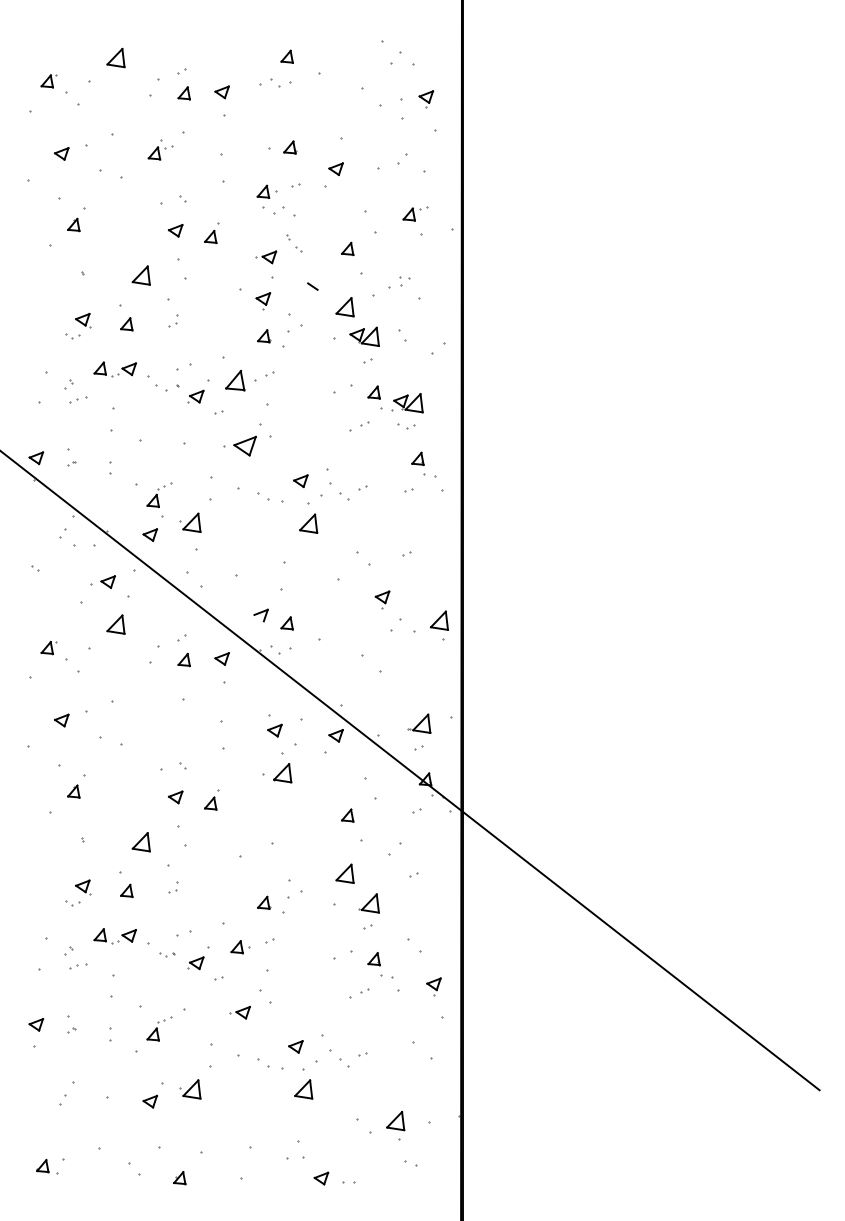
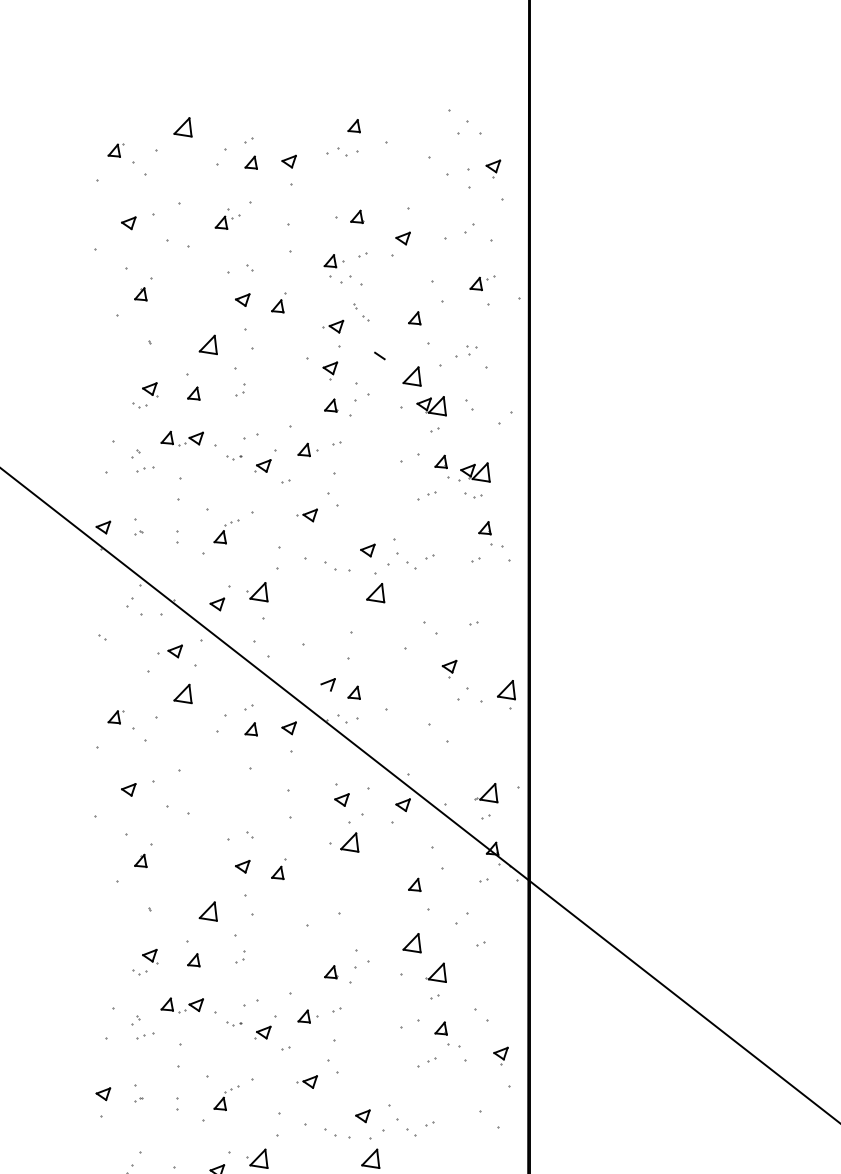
part: (240, 380) -> (307, 449), size x0.62
part: (167, 388) -> (234, 457), size x0.62
part: (239, 445) -> (306, 514), size x0.62
part: (159, 495) -> (226, 531), moved

